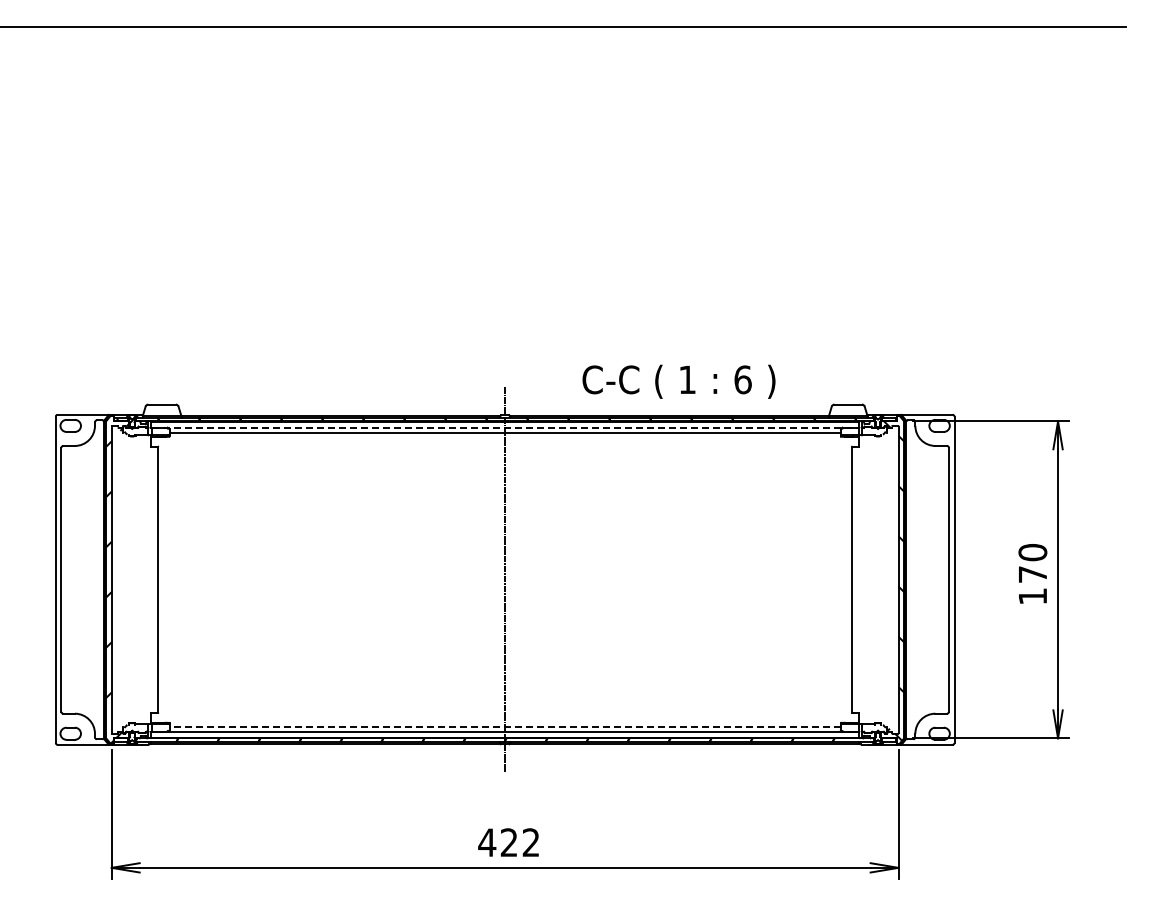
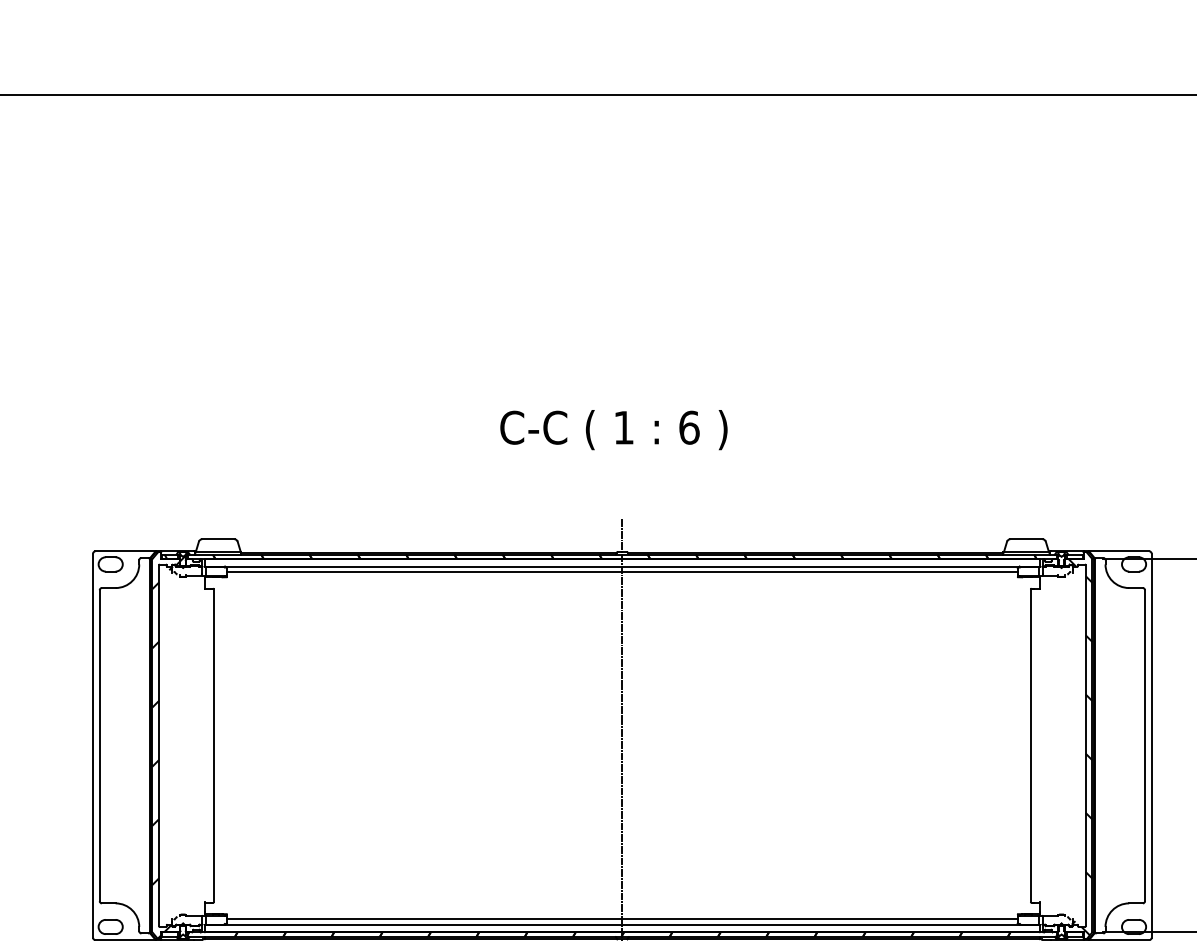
text: (678, 381) -> (613, 429), moved
line: (505, 427) -> (622, 566), dashed -> solid
line: (505, 727) -> (622, 919), dashed -> solid

